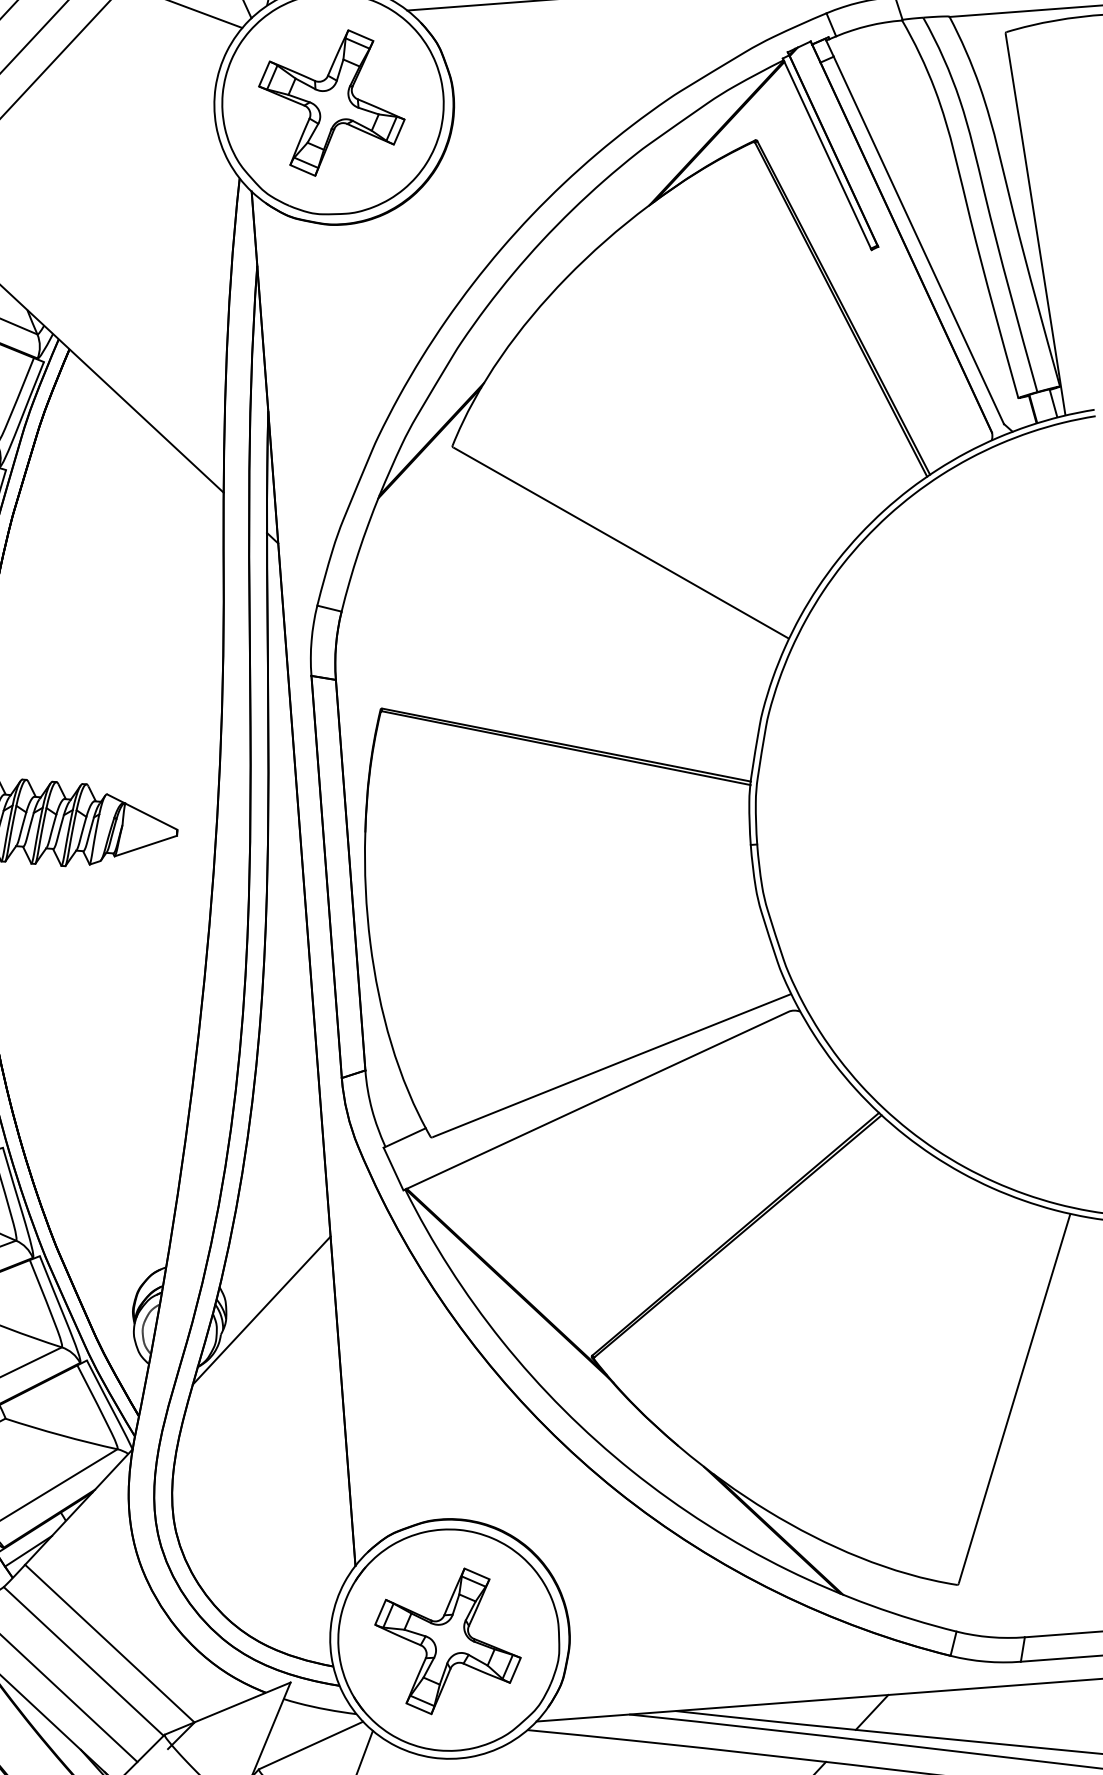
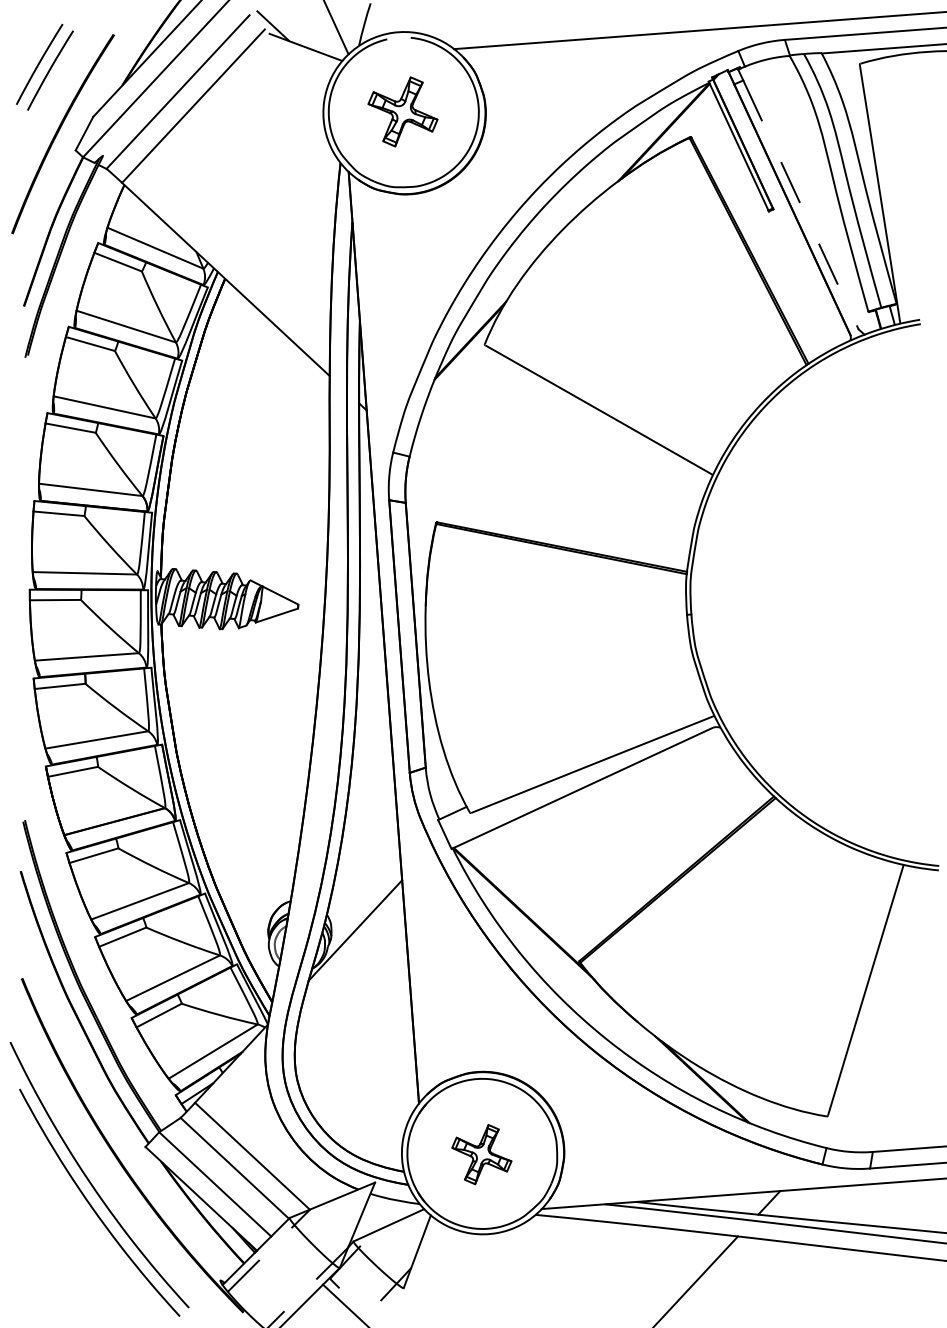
part: (331, 102) -> (402, 111), size x0.7
line: (919, 241) -> (801, 205), solid -> dashed
part: (447, 1641) -> (481, 1154), size x0.6

